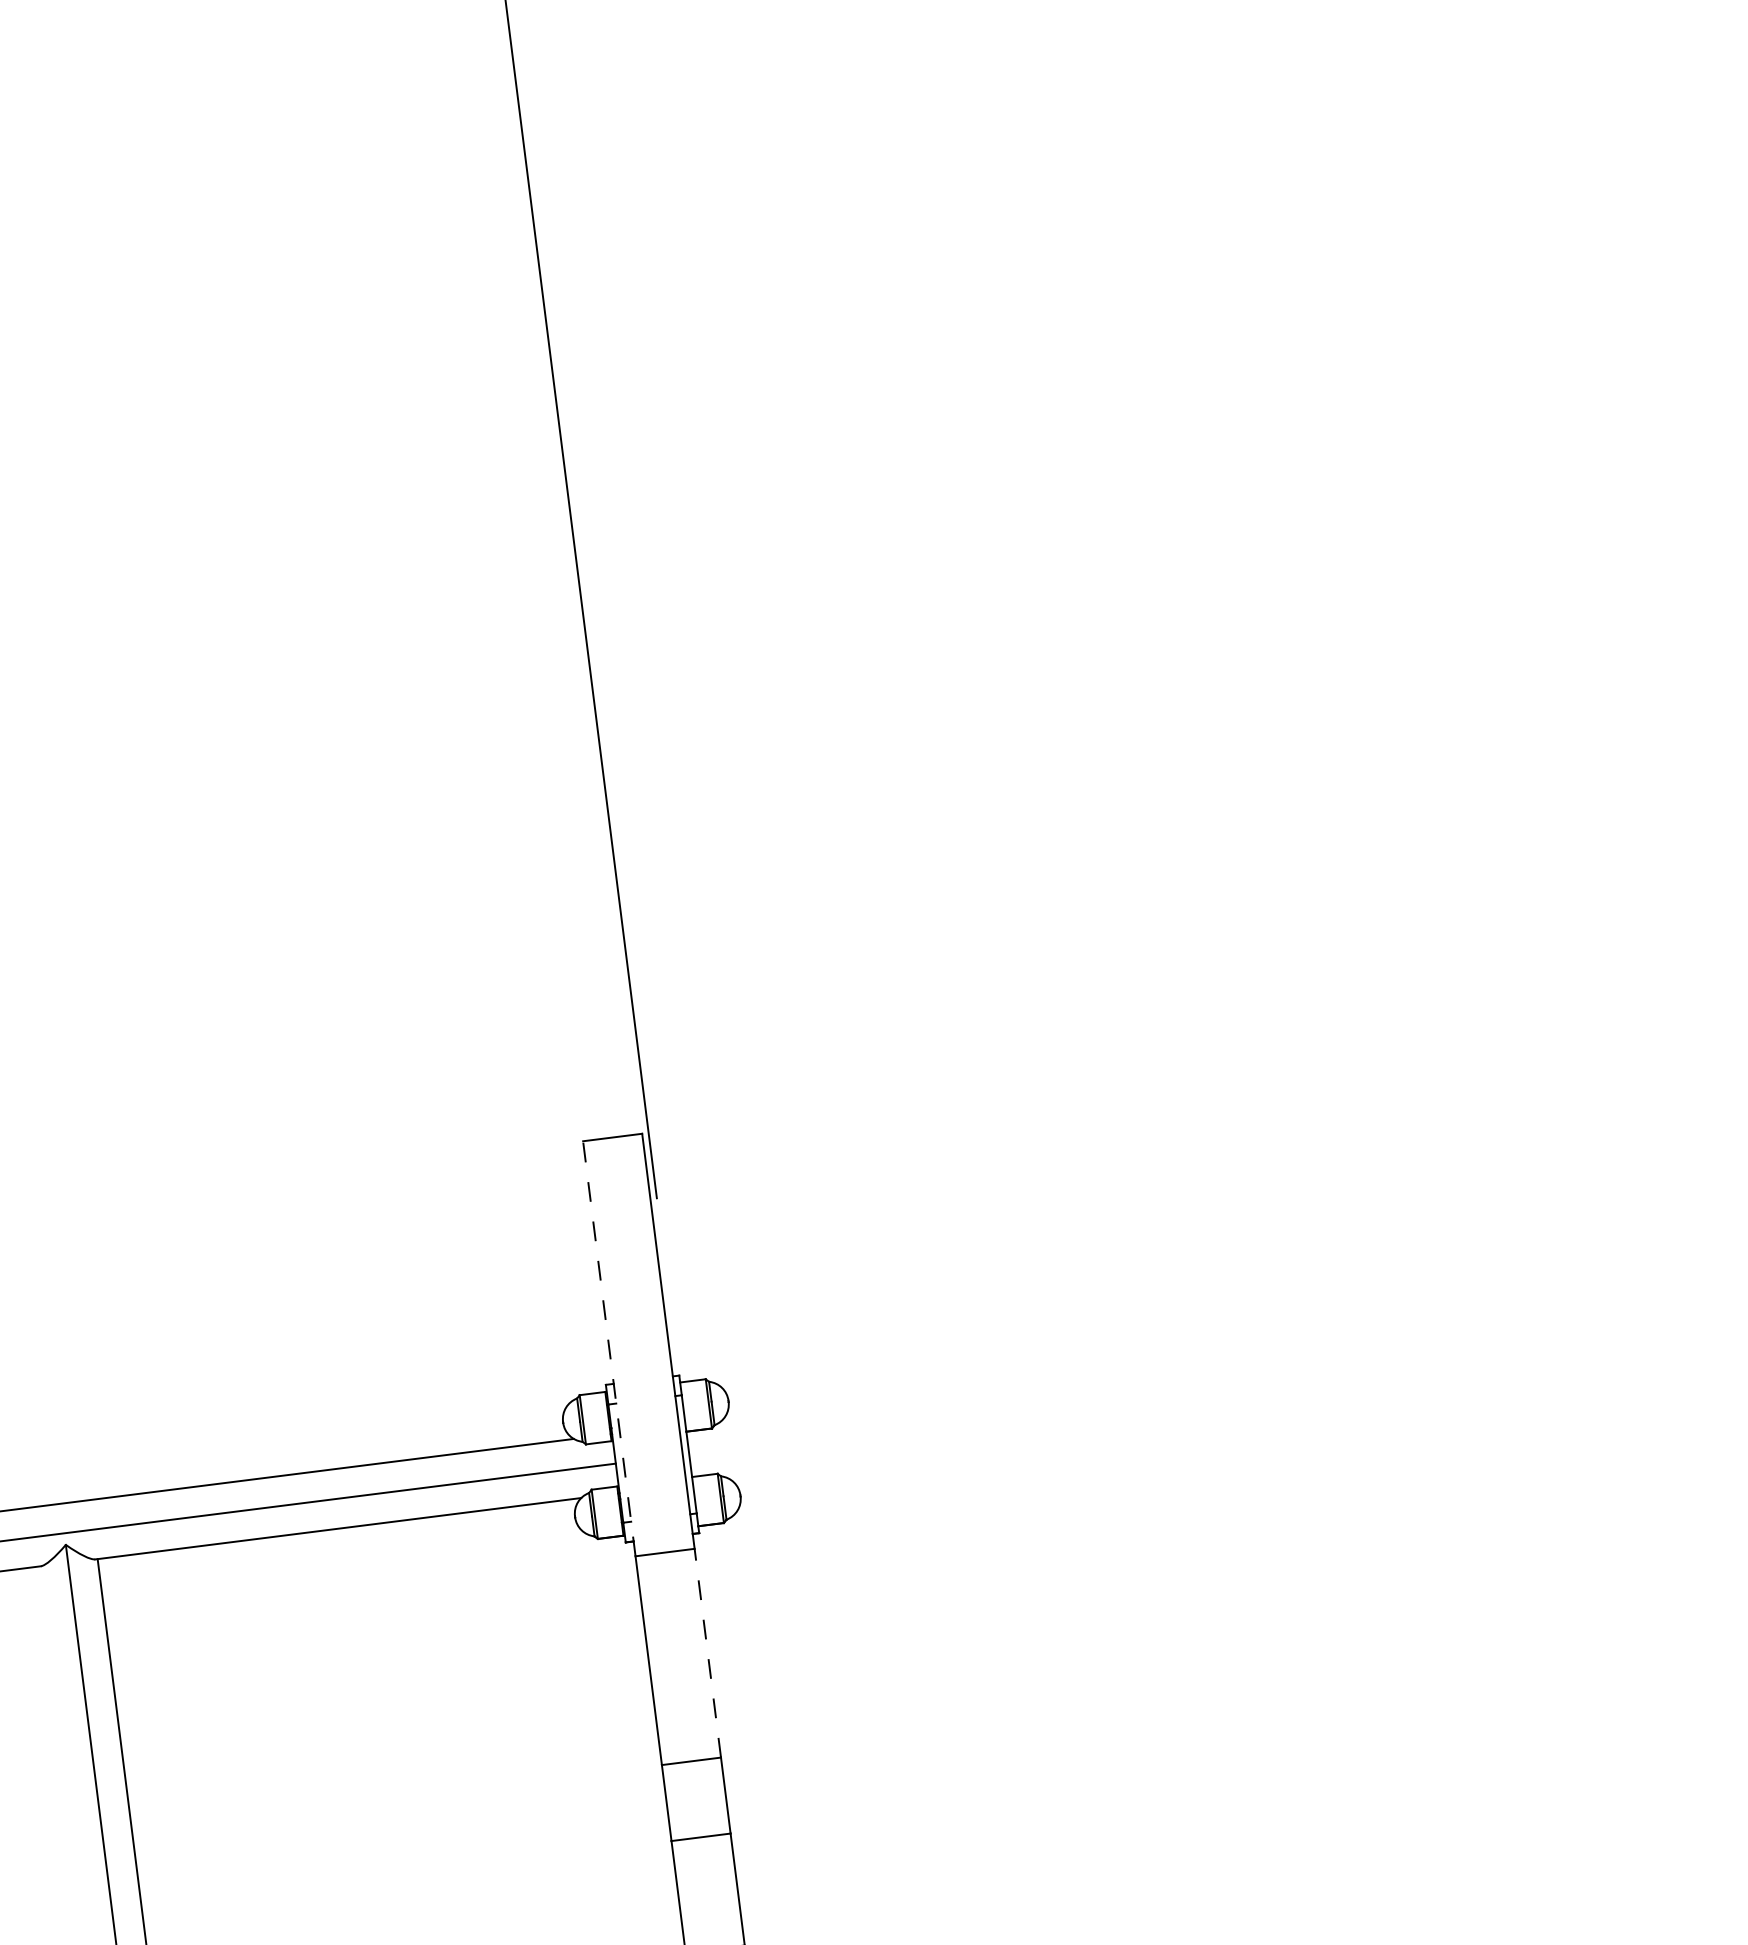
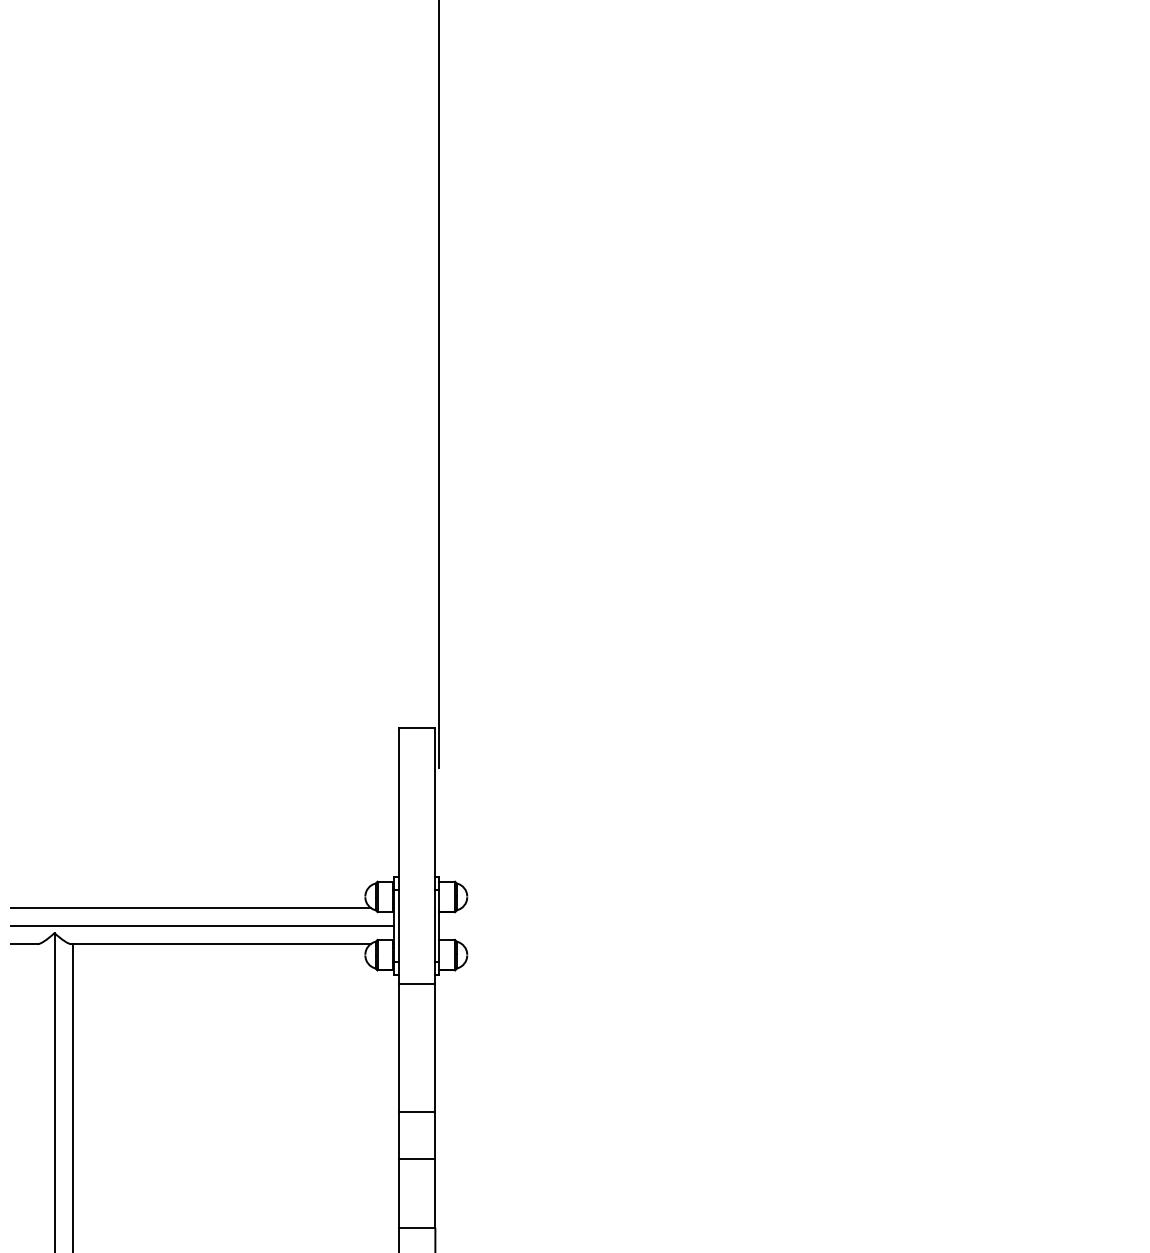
line: (608, 1348) -> (398, 855), dashed -> solid
line: (707, 1652) -> (435, 1047), dashed -> solid

